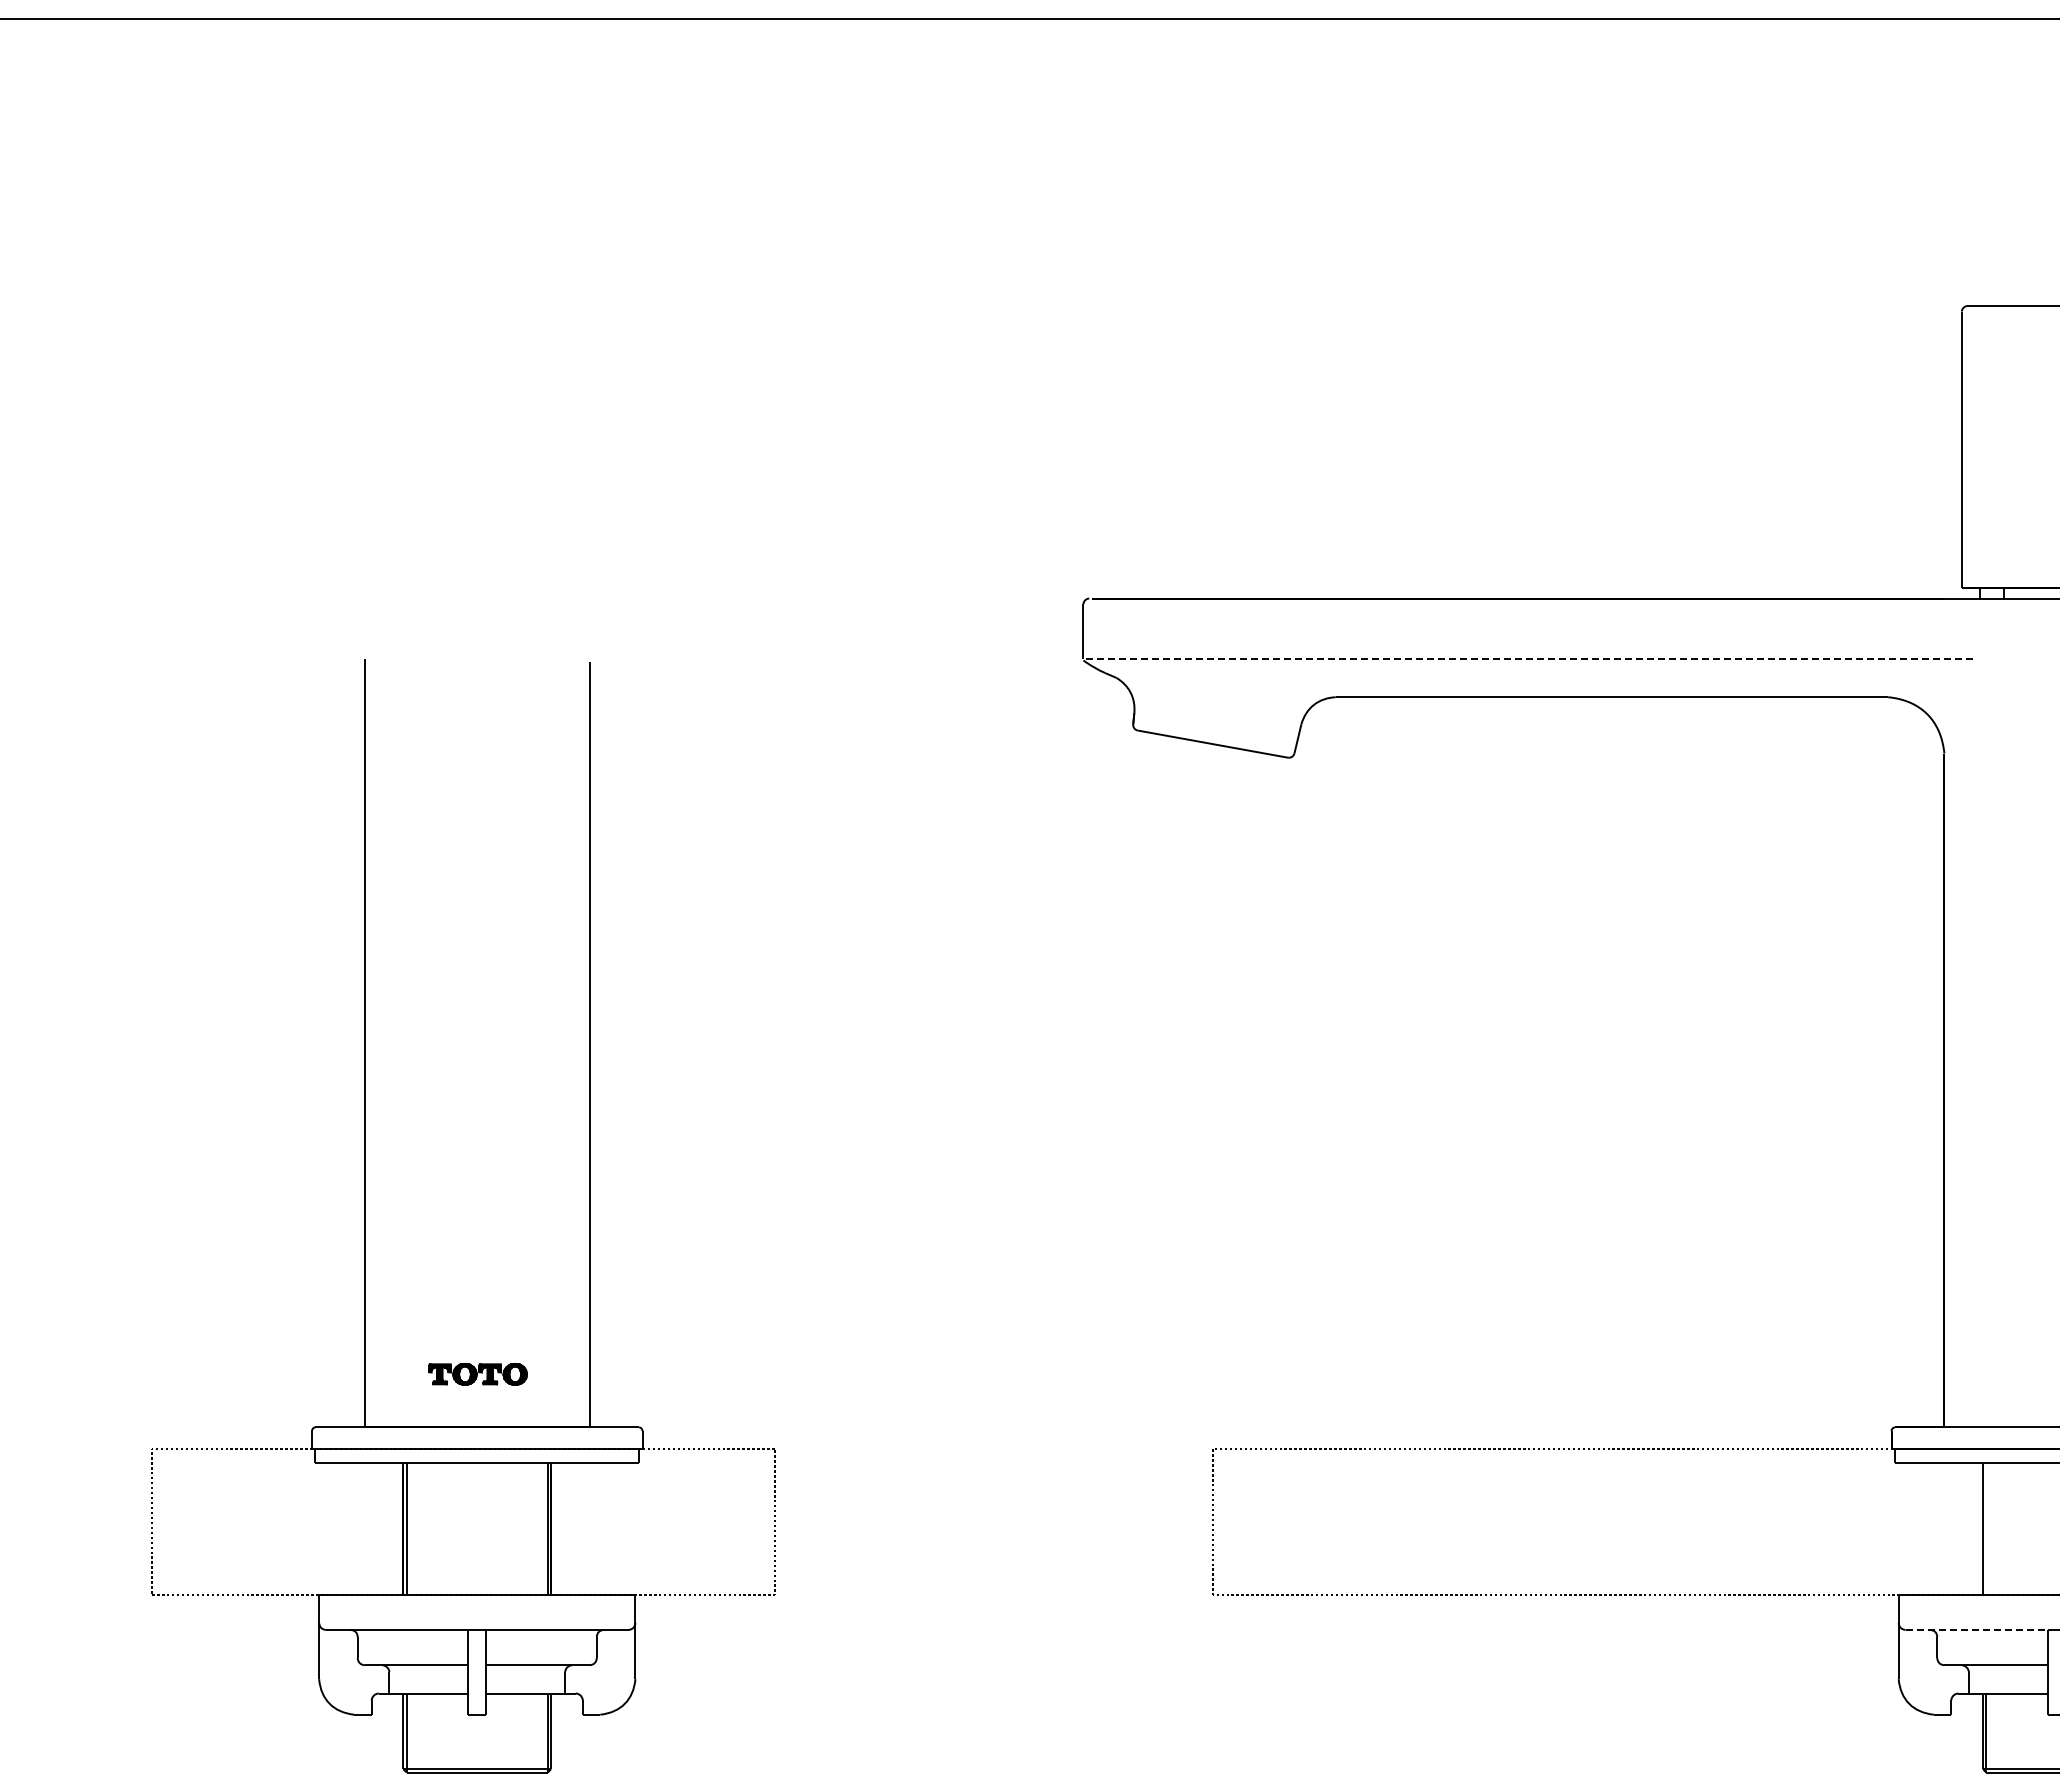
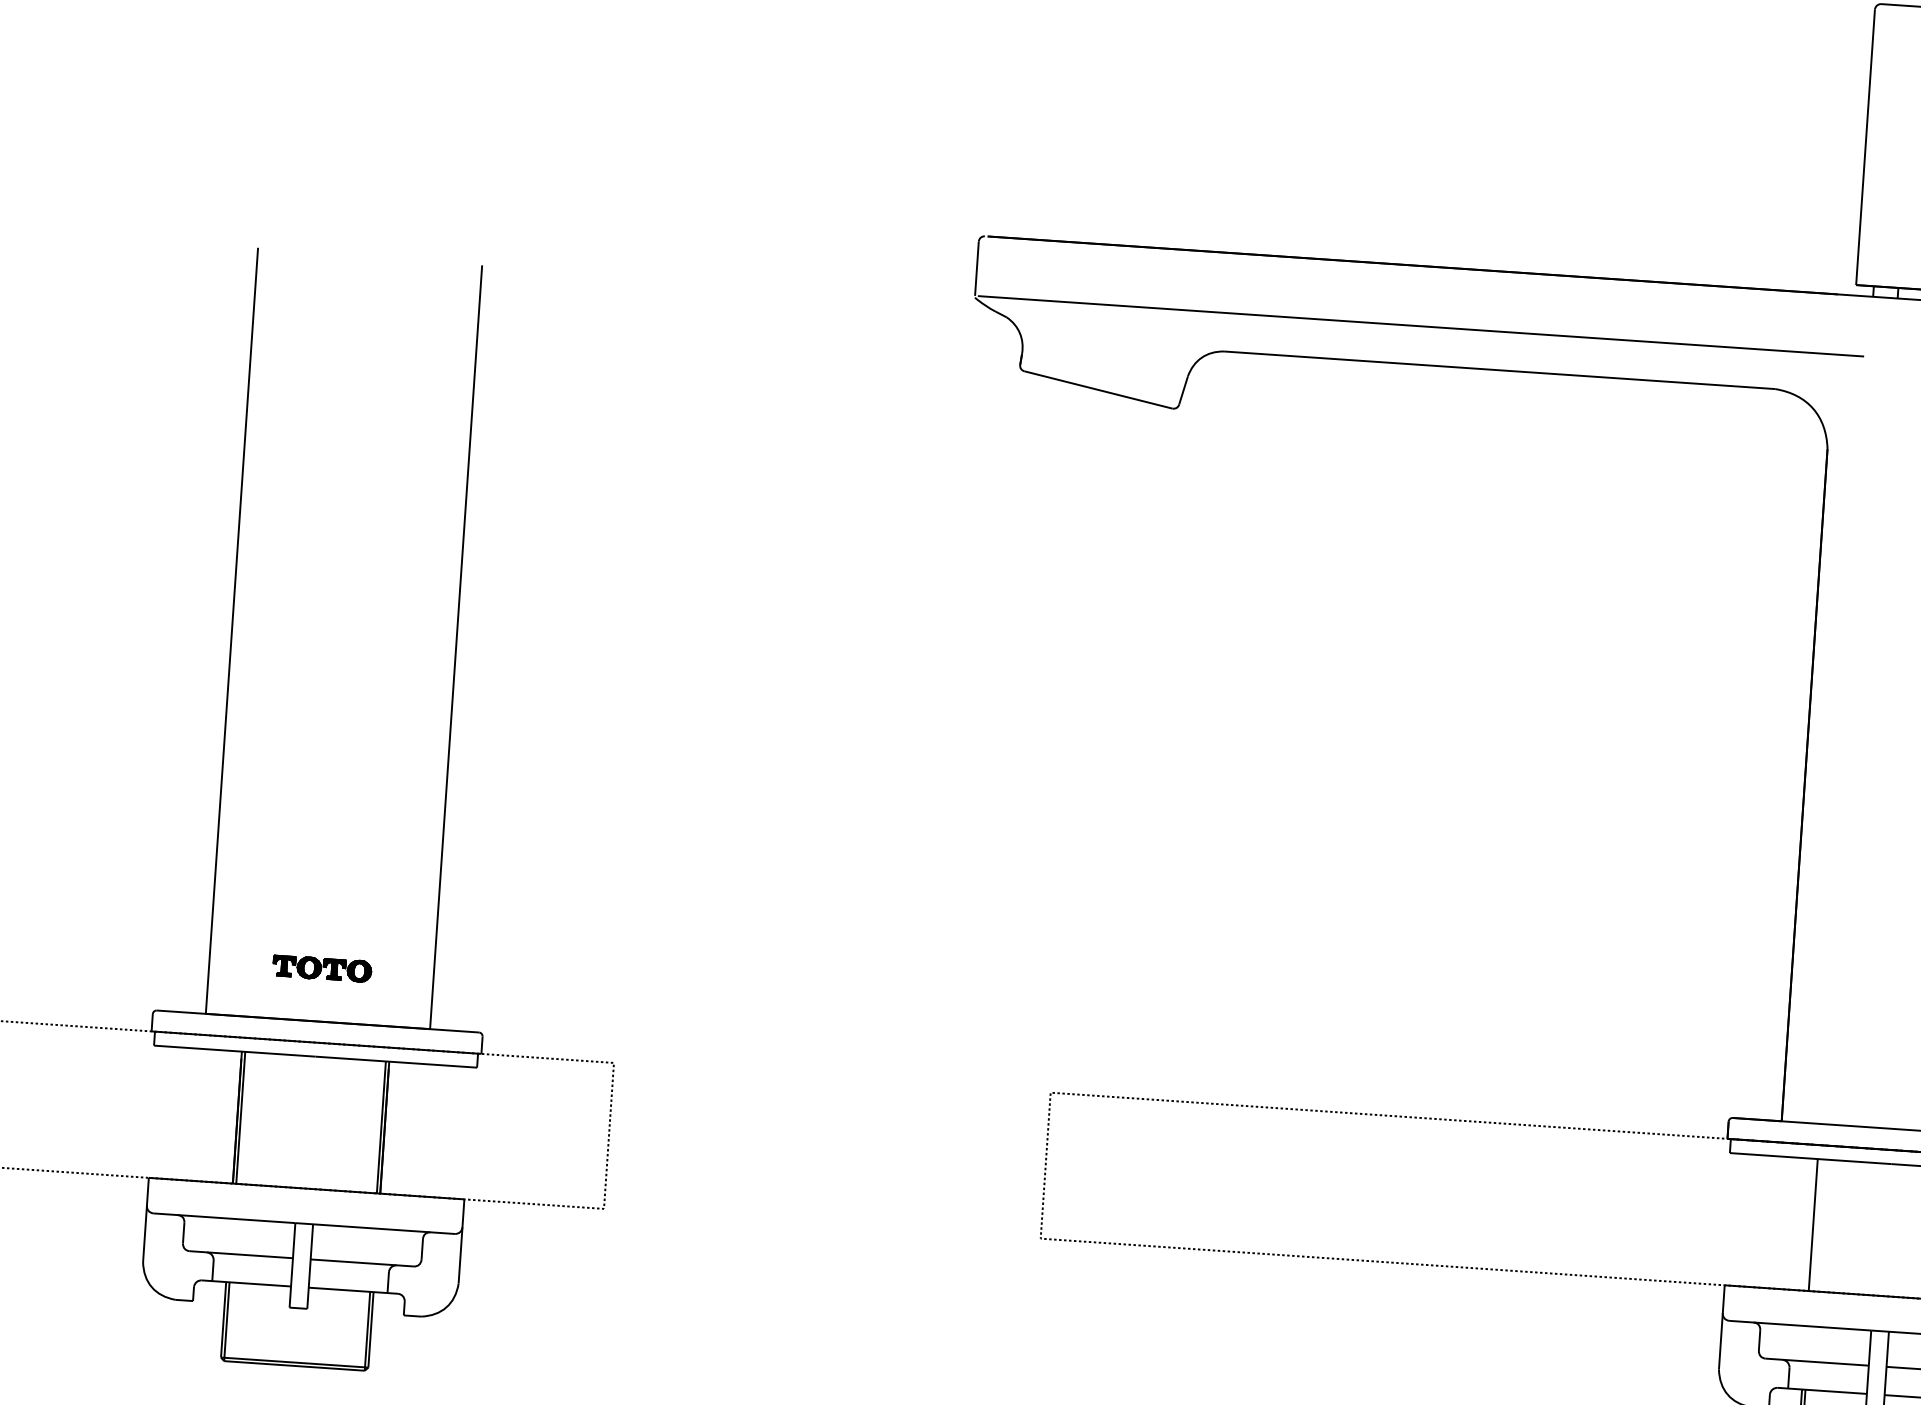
line: (1530, 658) -> (1421, 326), dashed -> solid
line: (1977, 1629) -> (1800, 1325), dashed -> solid

